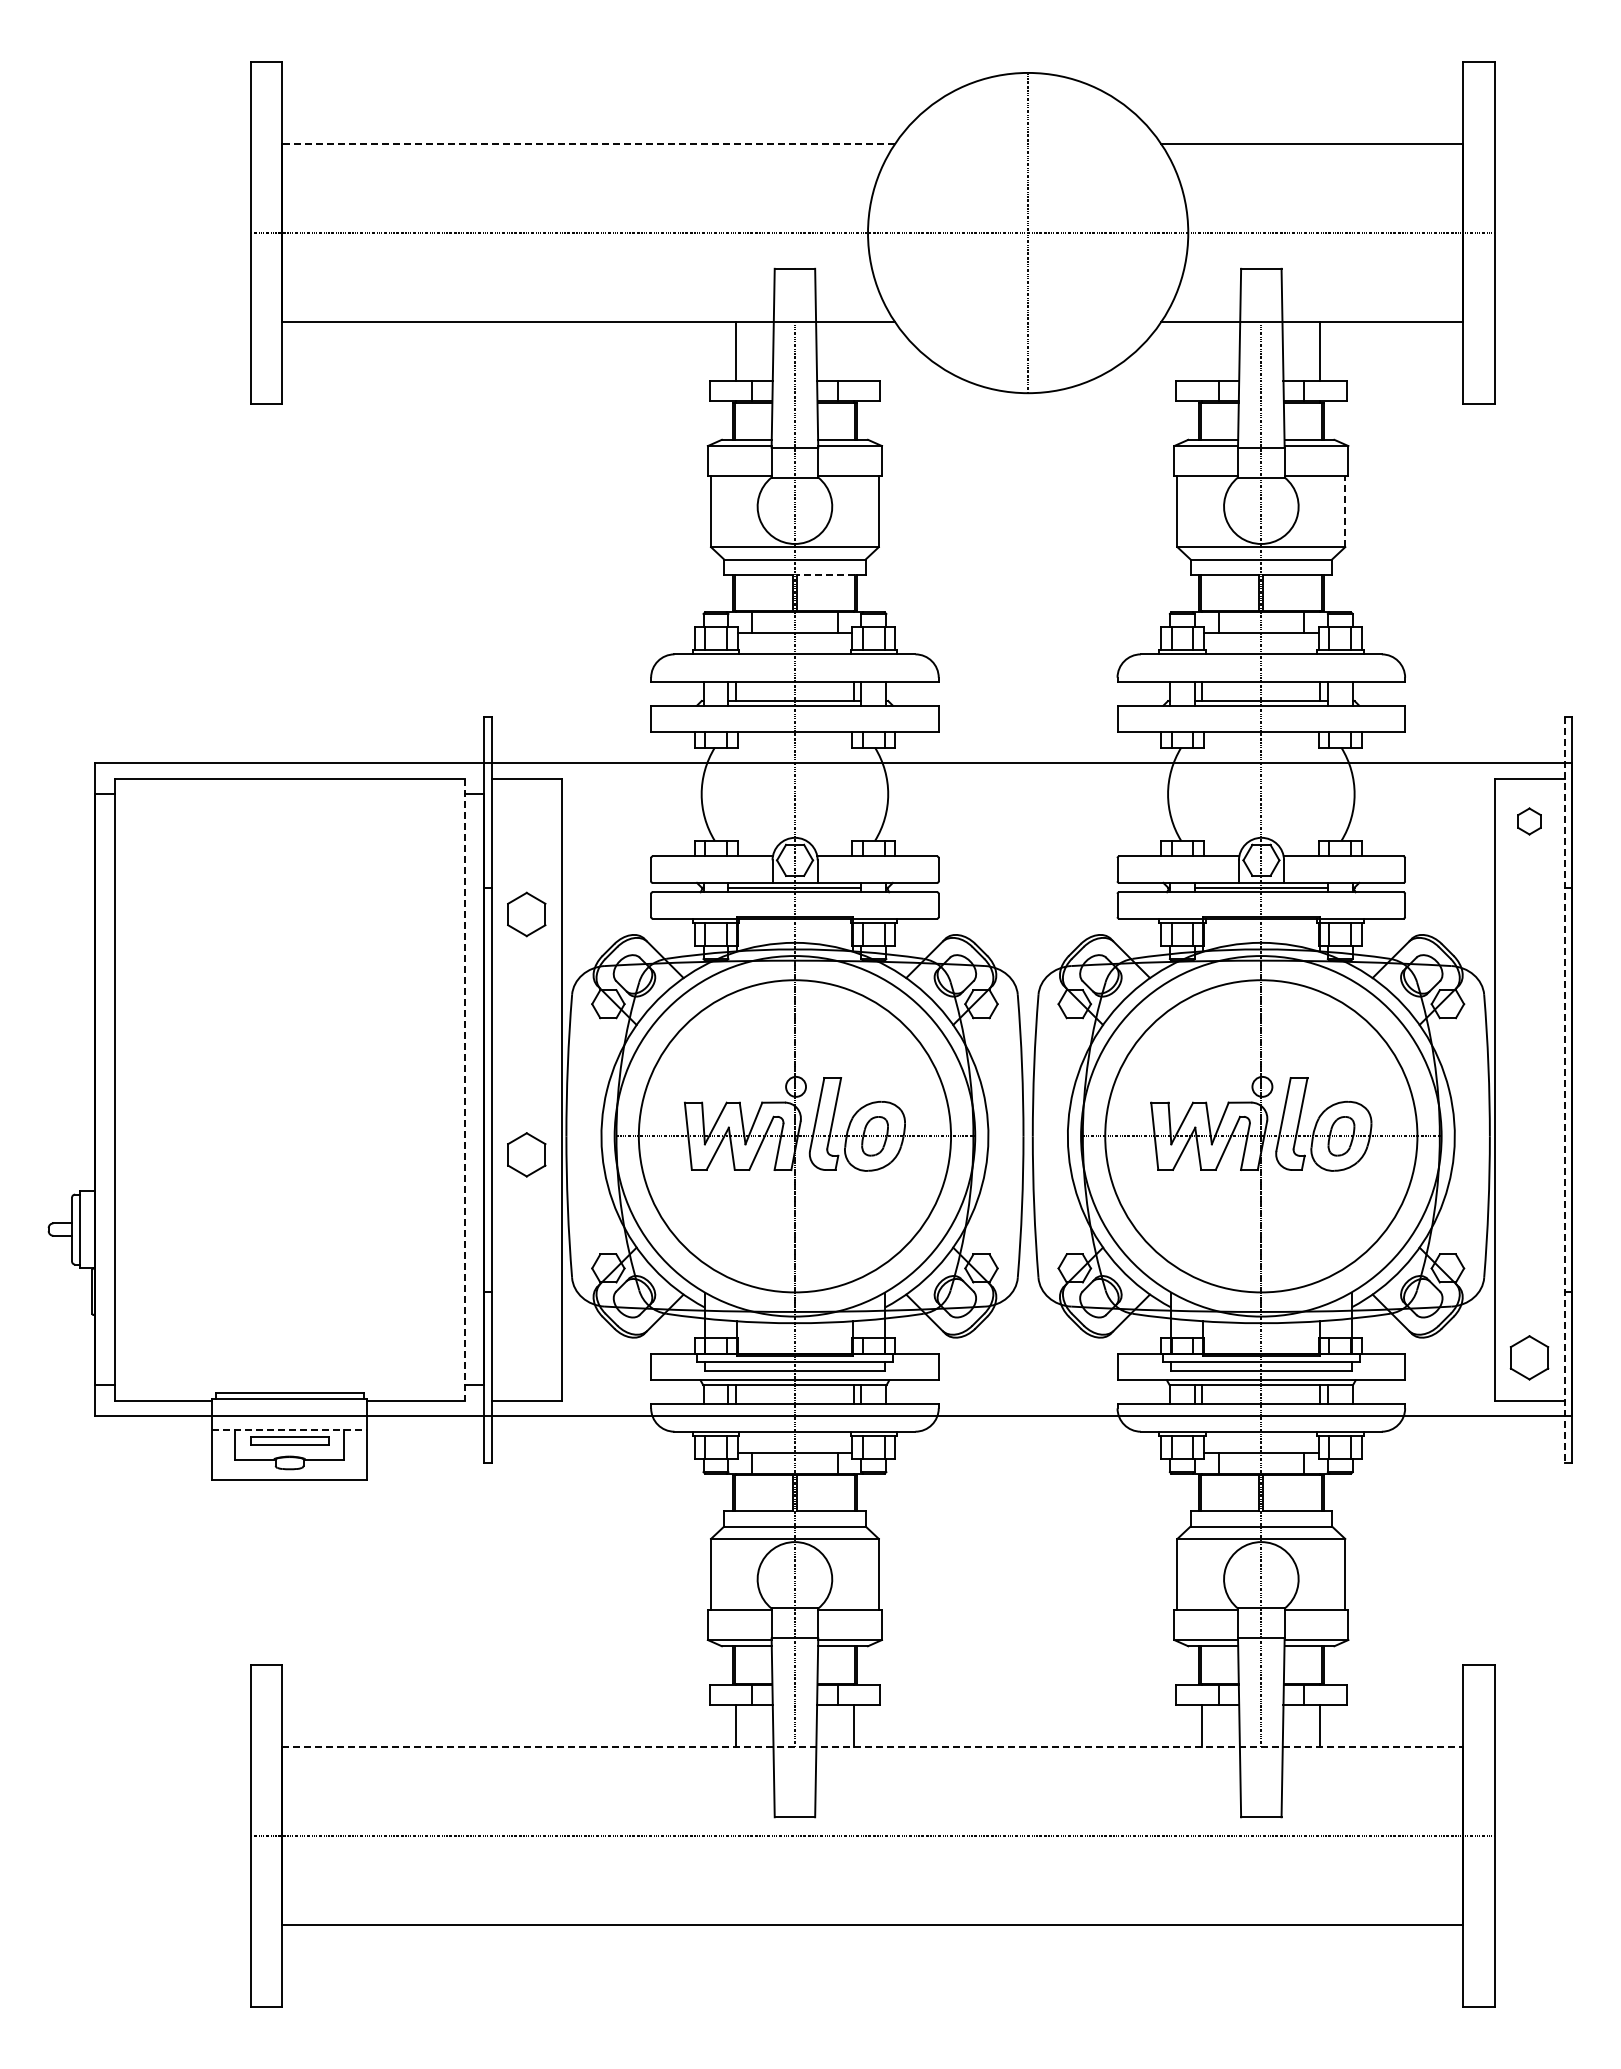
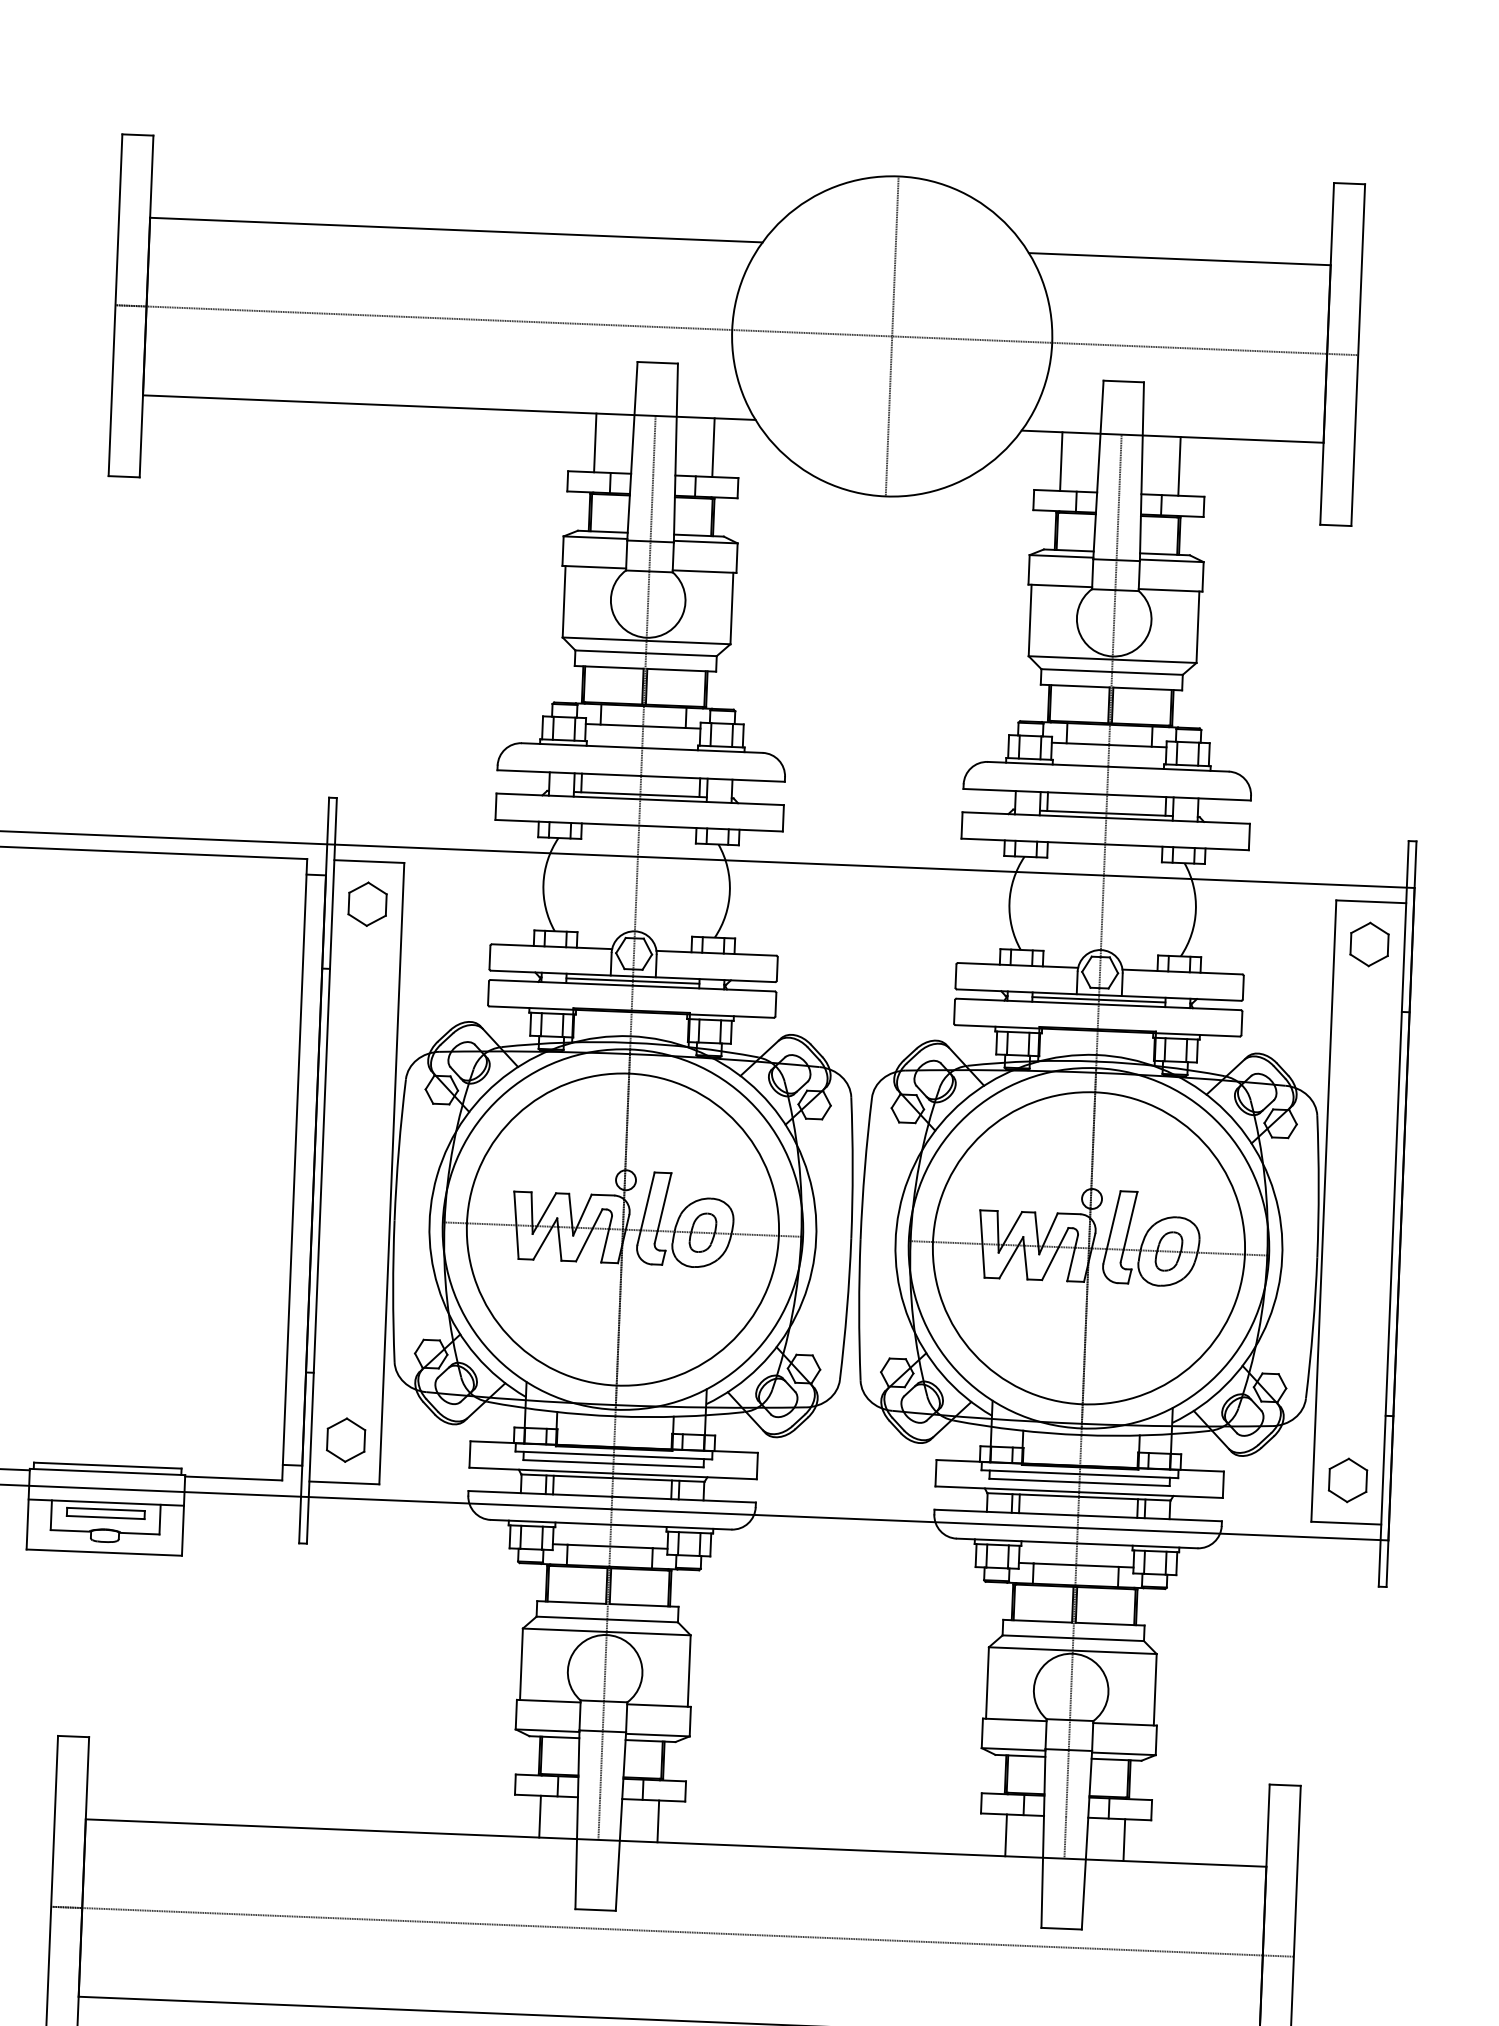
line: (587, 144) -> (455, 230), dashed -> solid
line: (854, 351) -> (713, 447), added
line: (1202, 351) -> (1061, 461), added
line: (1345, 511) -> (1198, 627), dashed -> solid
line: (825, 575) -> (675, 670), dashed -> solid
part: (1529, 821) -> (1369, 944), size x1.67
part: (526, 914) -> (367, 904), moved
line: (464, 1089) -> (294, 1169), dashed -> solid
line: (1564, 1090) -> (1393, 1214), dashed -> solid
part: (526, 1154) -> (345, 1439), moved
line: (289, 1429) -> (106, 1502), dashed -> solid
line: (872, 1747) -> (675, 1843), dashed -> solid

